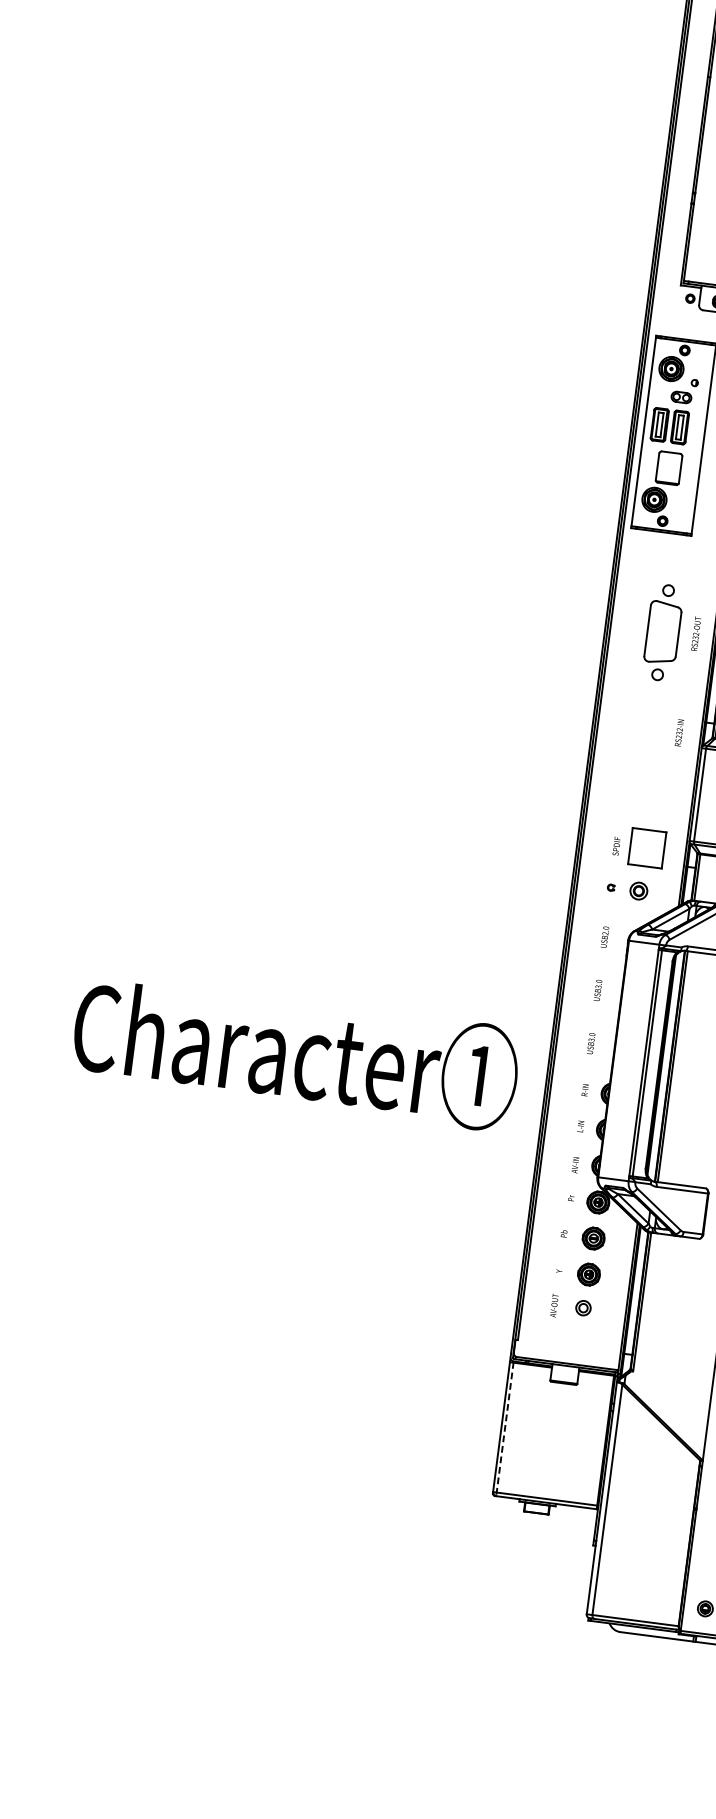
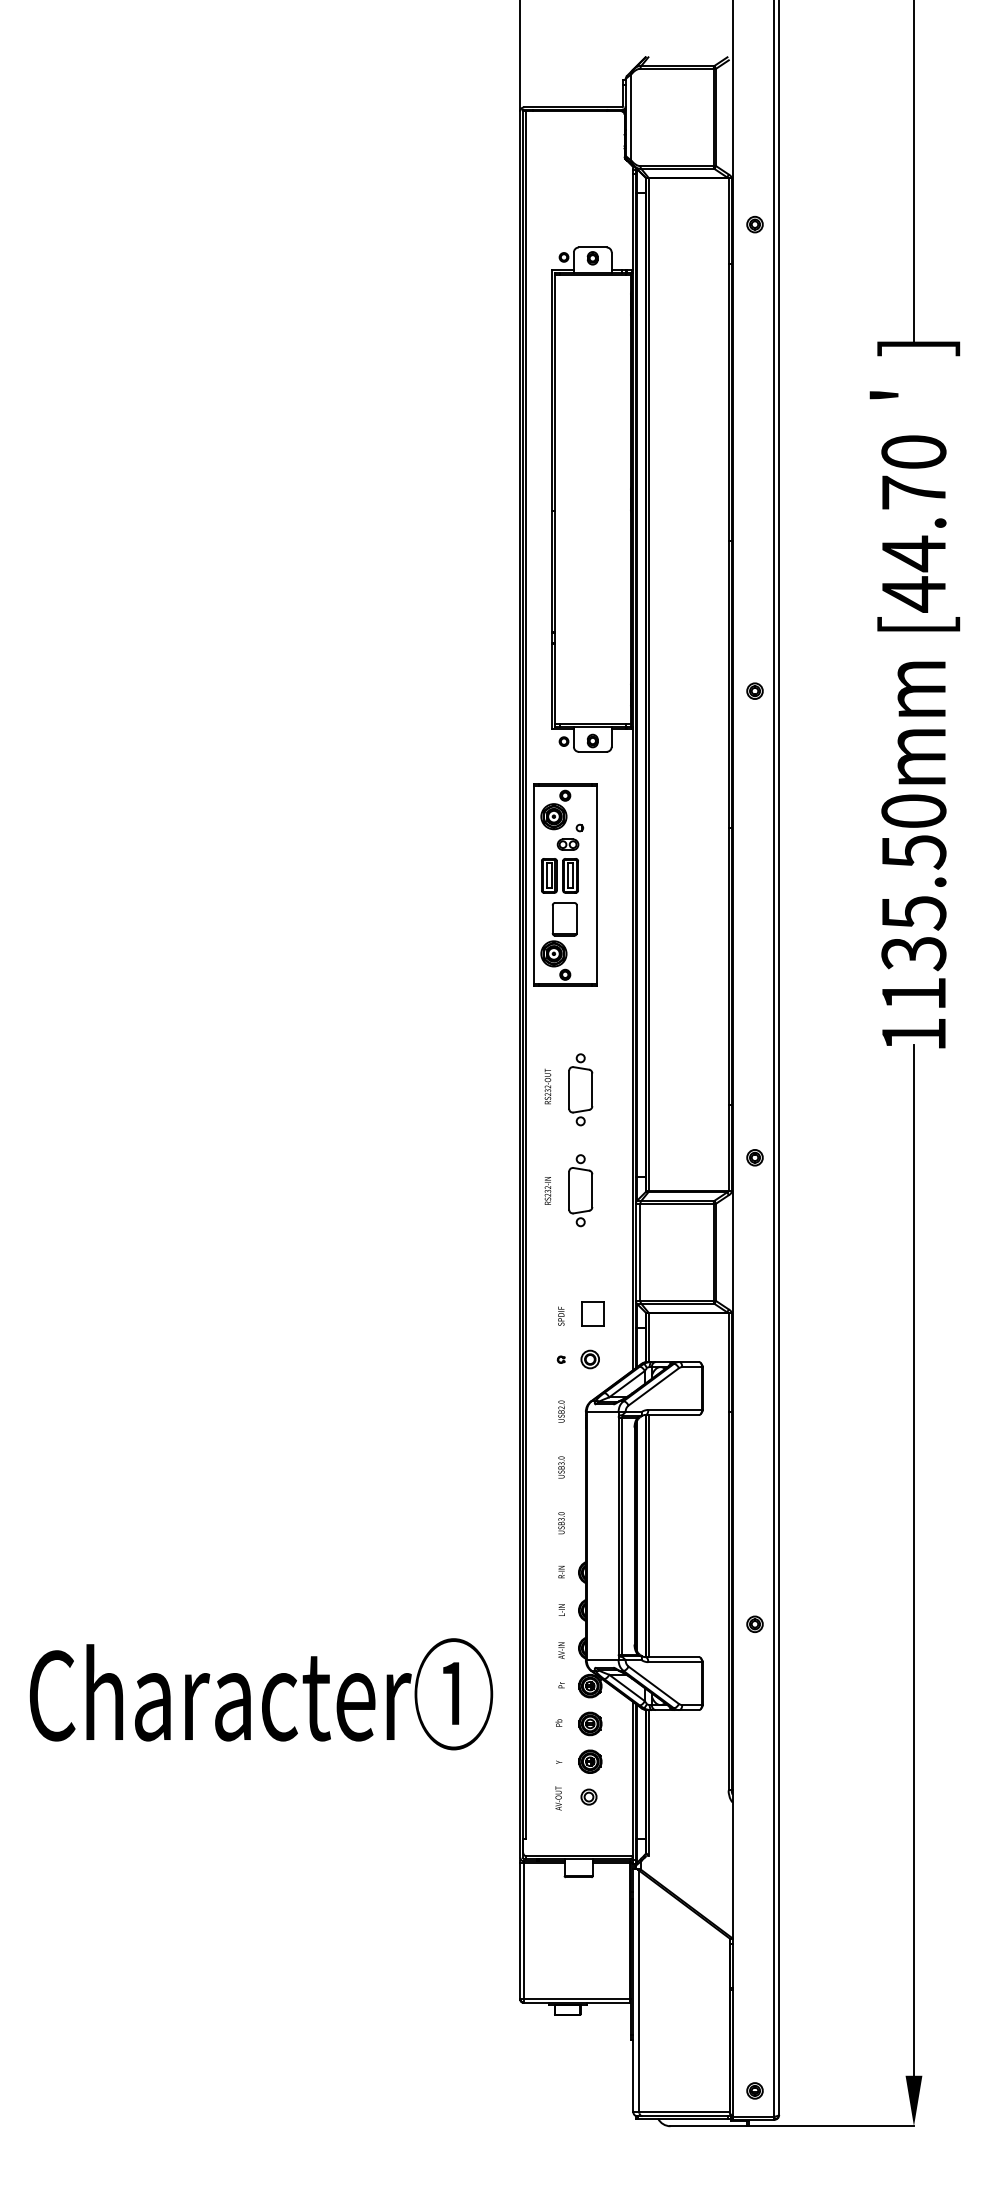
part: (663, 632) -> (580, 1089), size x0.71
text: (695, 633) -> (547, 1086), moved
part: (650, 728) -> (580, 1190), added
text: (679, 732) -> (547, 1190), moved
part: (646, 847) -> (592, 1313), size x0.62
text: (296, 1053) -> (261, 1694), moved
line: (505, 1429) -> (524, 1932), dashed -> solid

